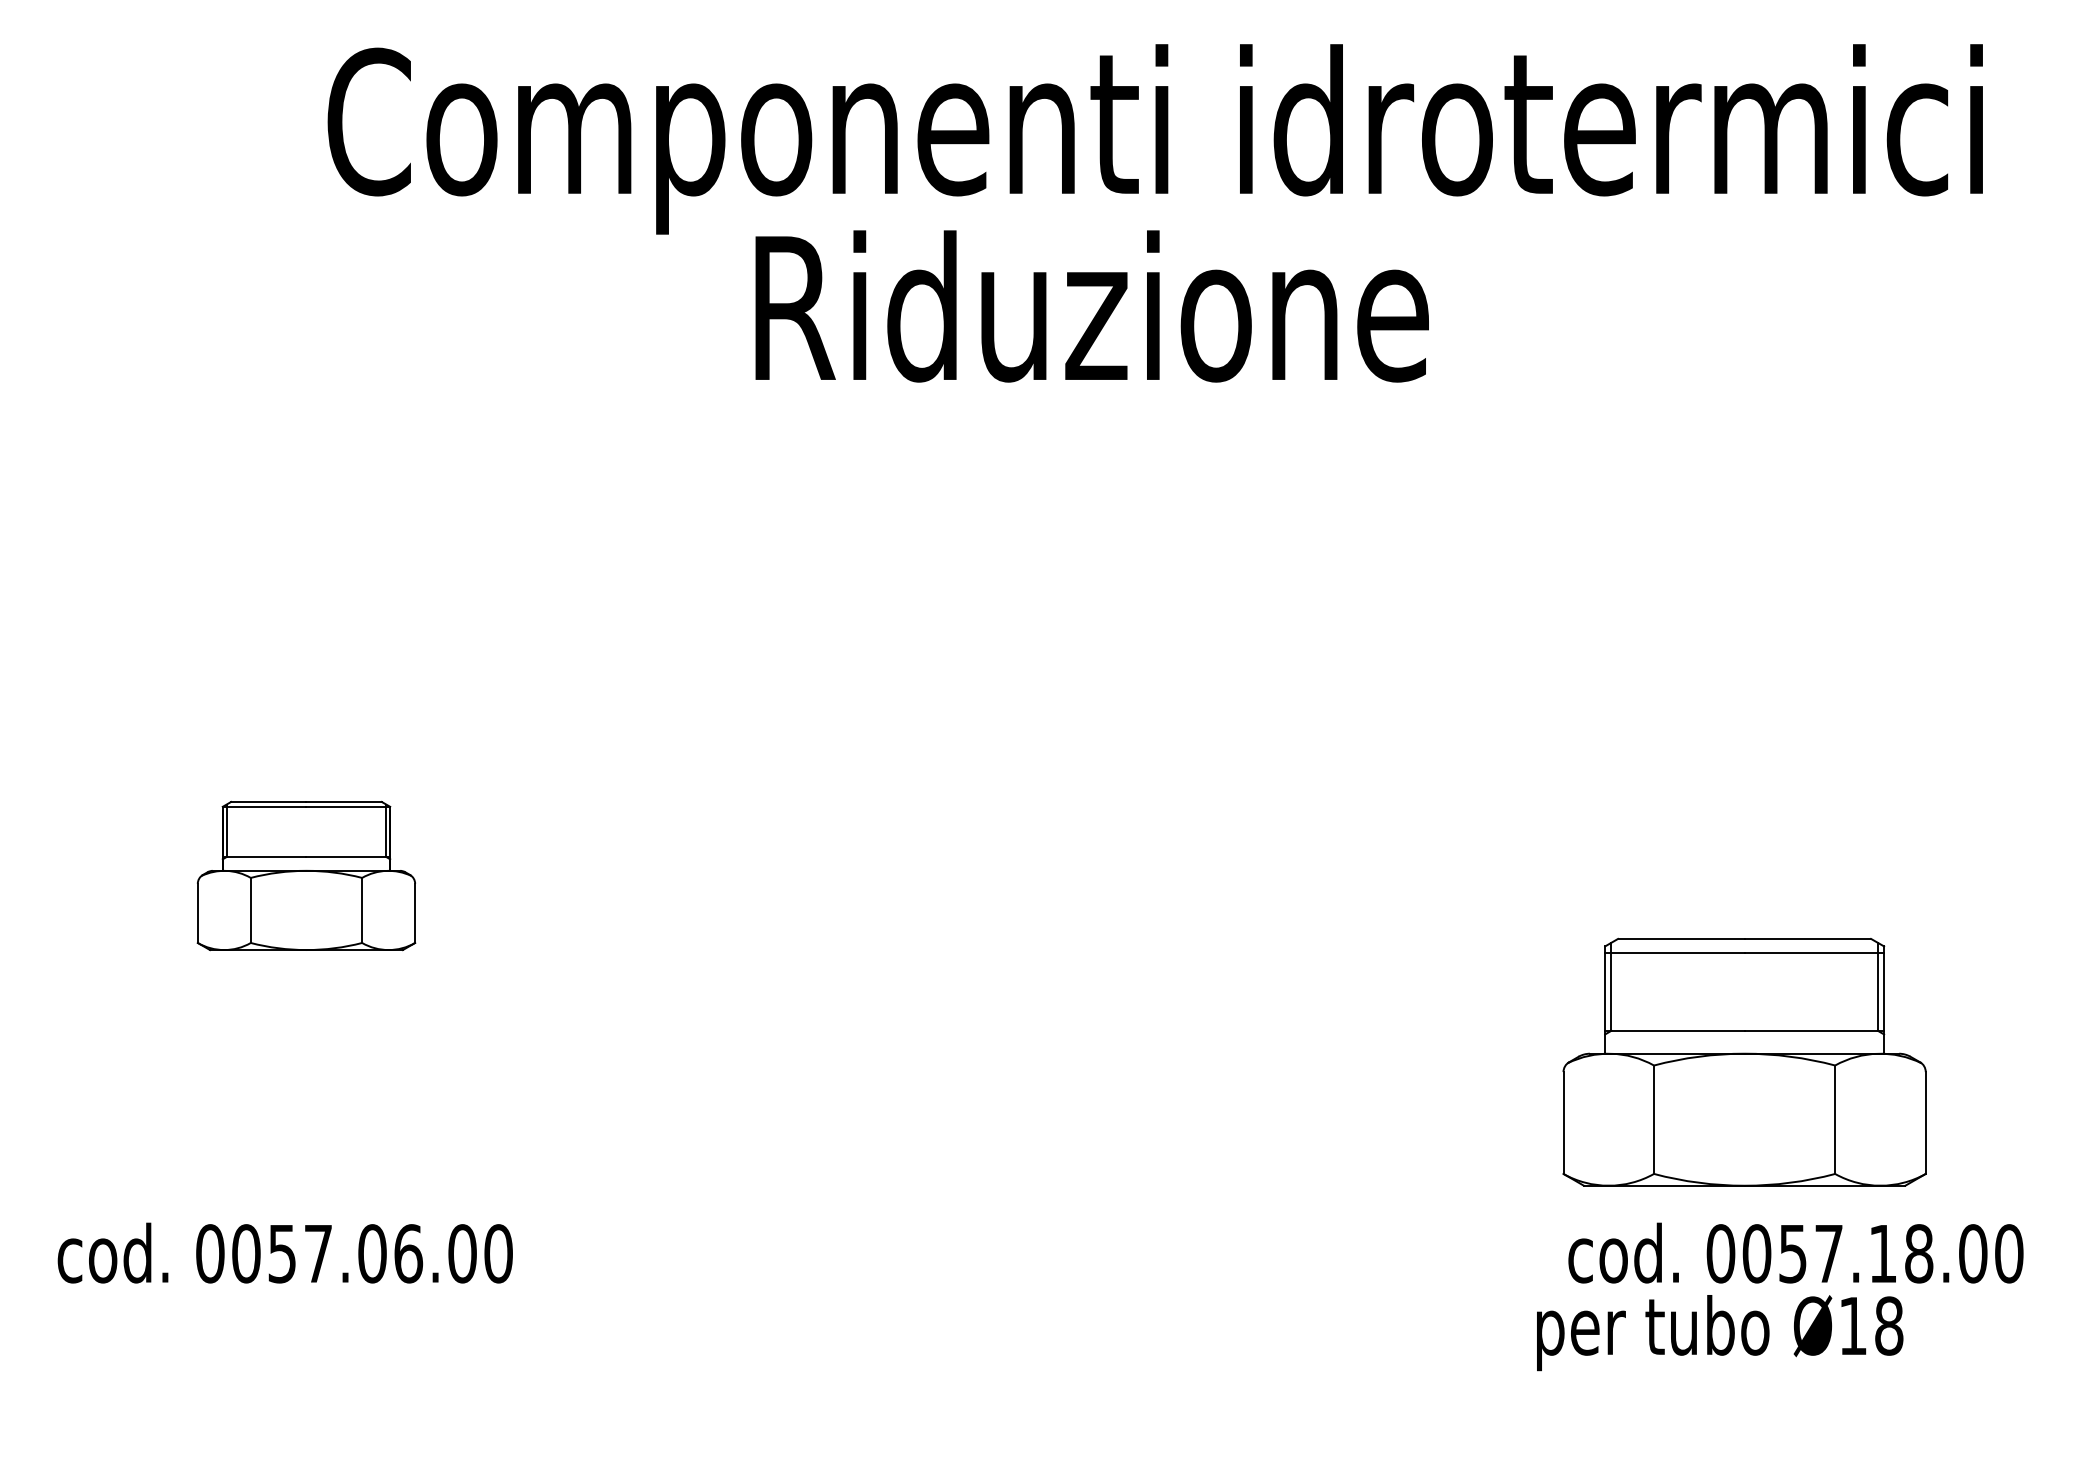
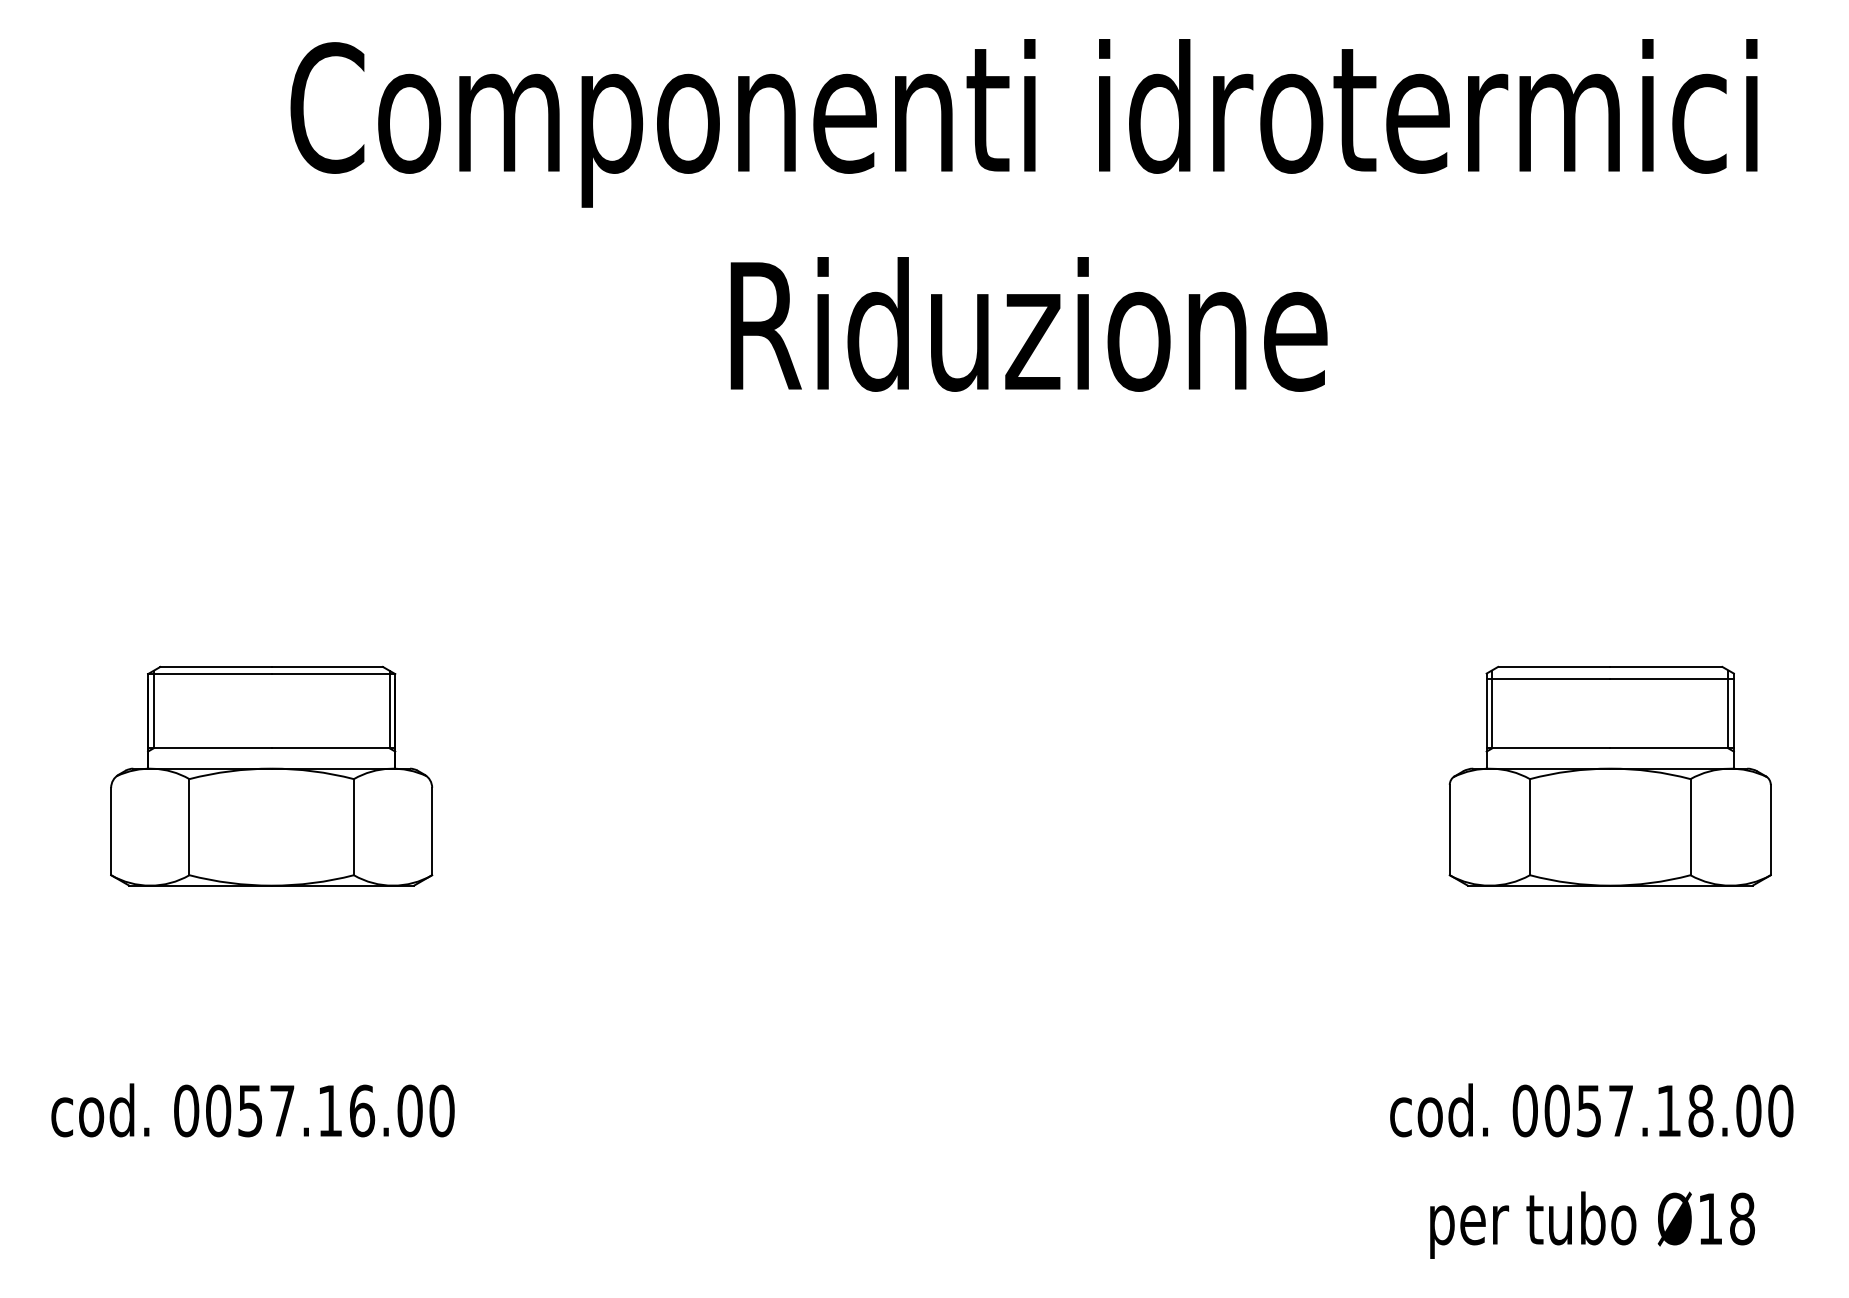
text: (1091, 306) -> (1028, 324), moved
part: (306, 875) -> (271, 775), size x1.67
part: (1743, 1061) -> (1609, 775), moved
text: (371, 1253) -> (329, 1110), 0057.06.00 -> 0057.16.00
text: (1720, 1332) -> (1592, 1224), moved

